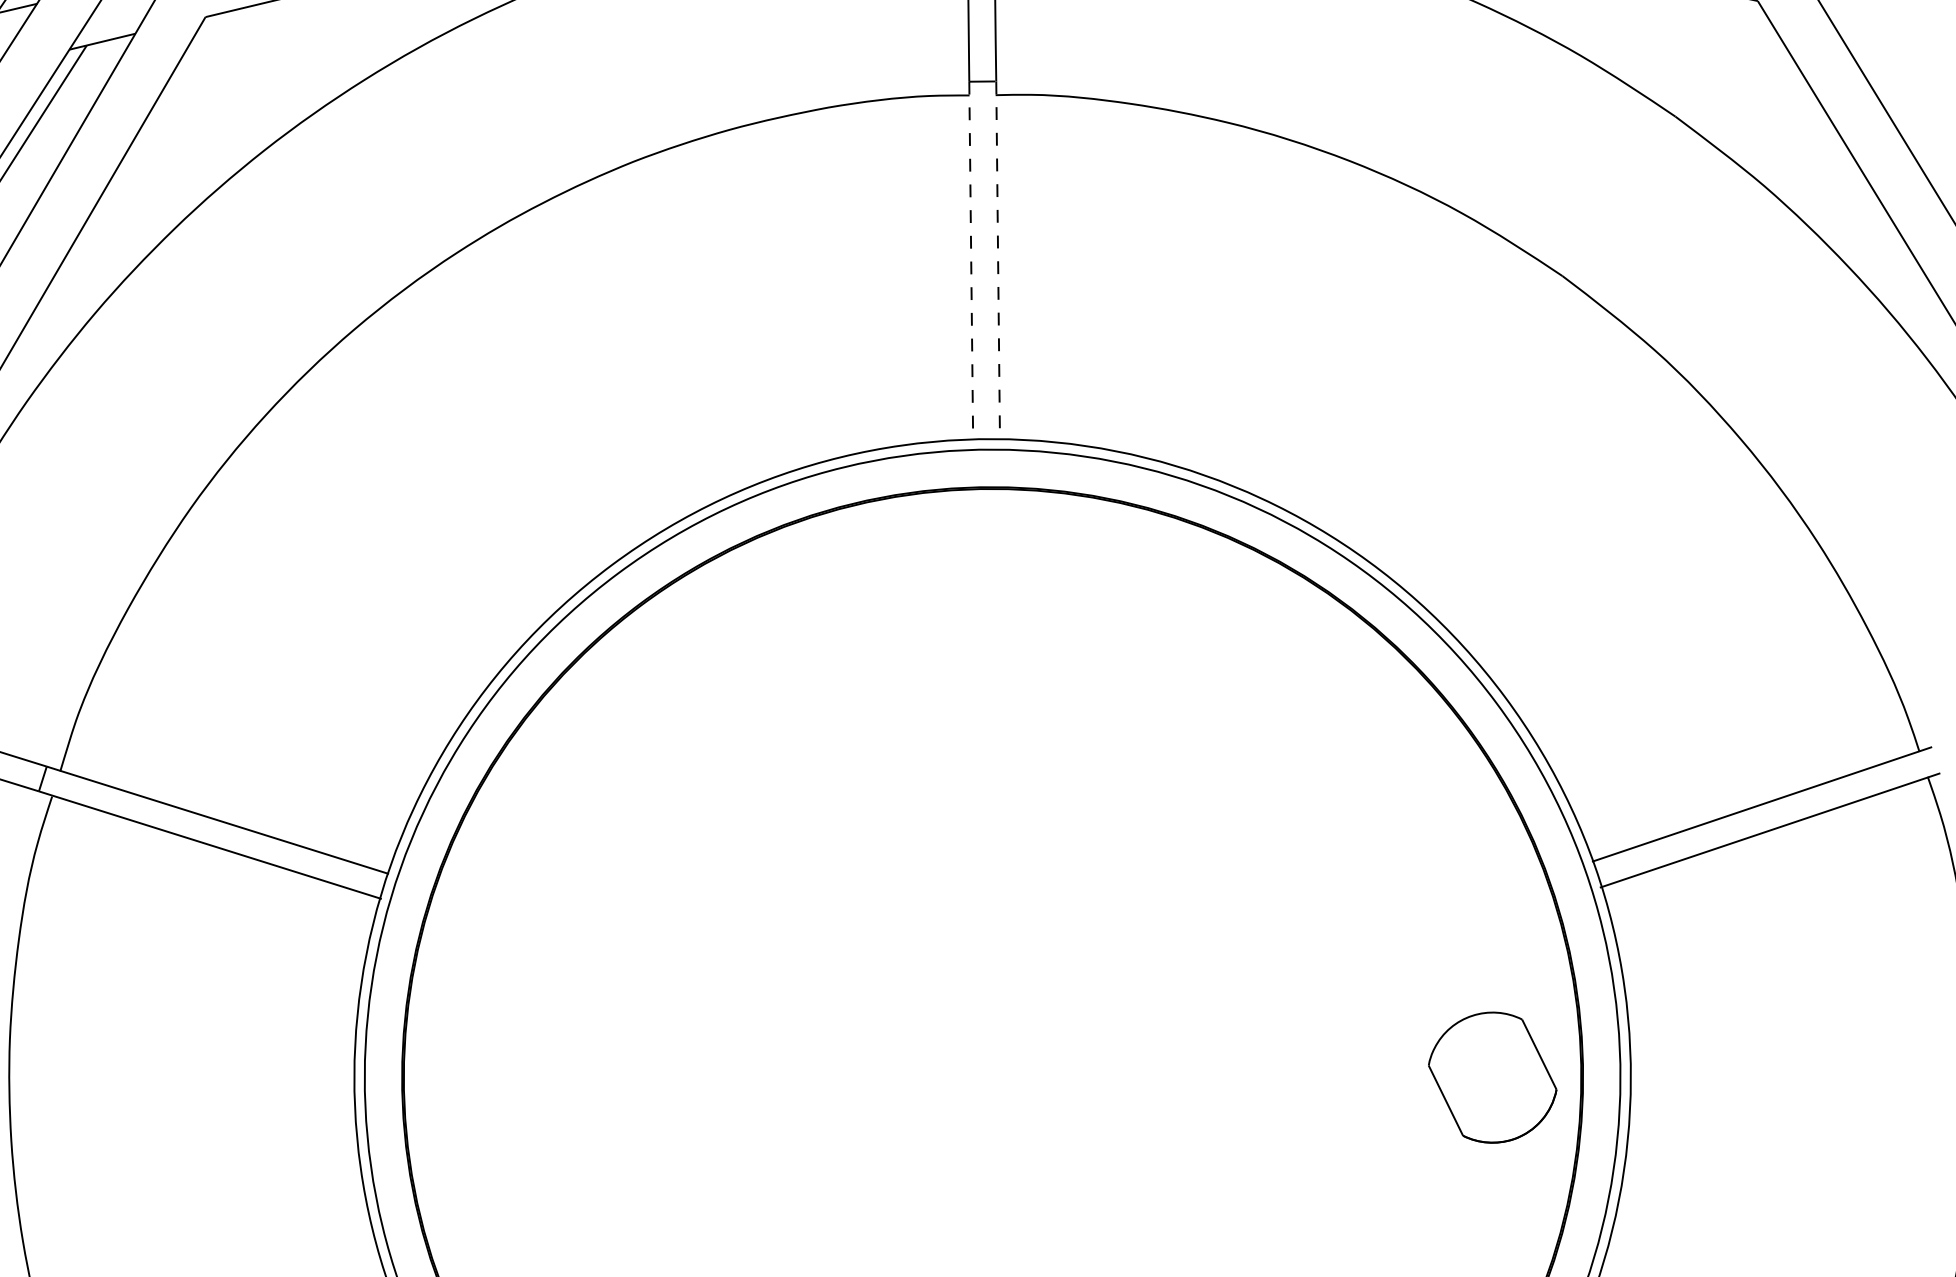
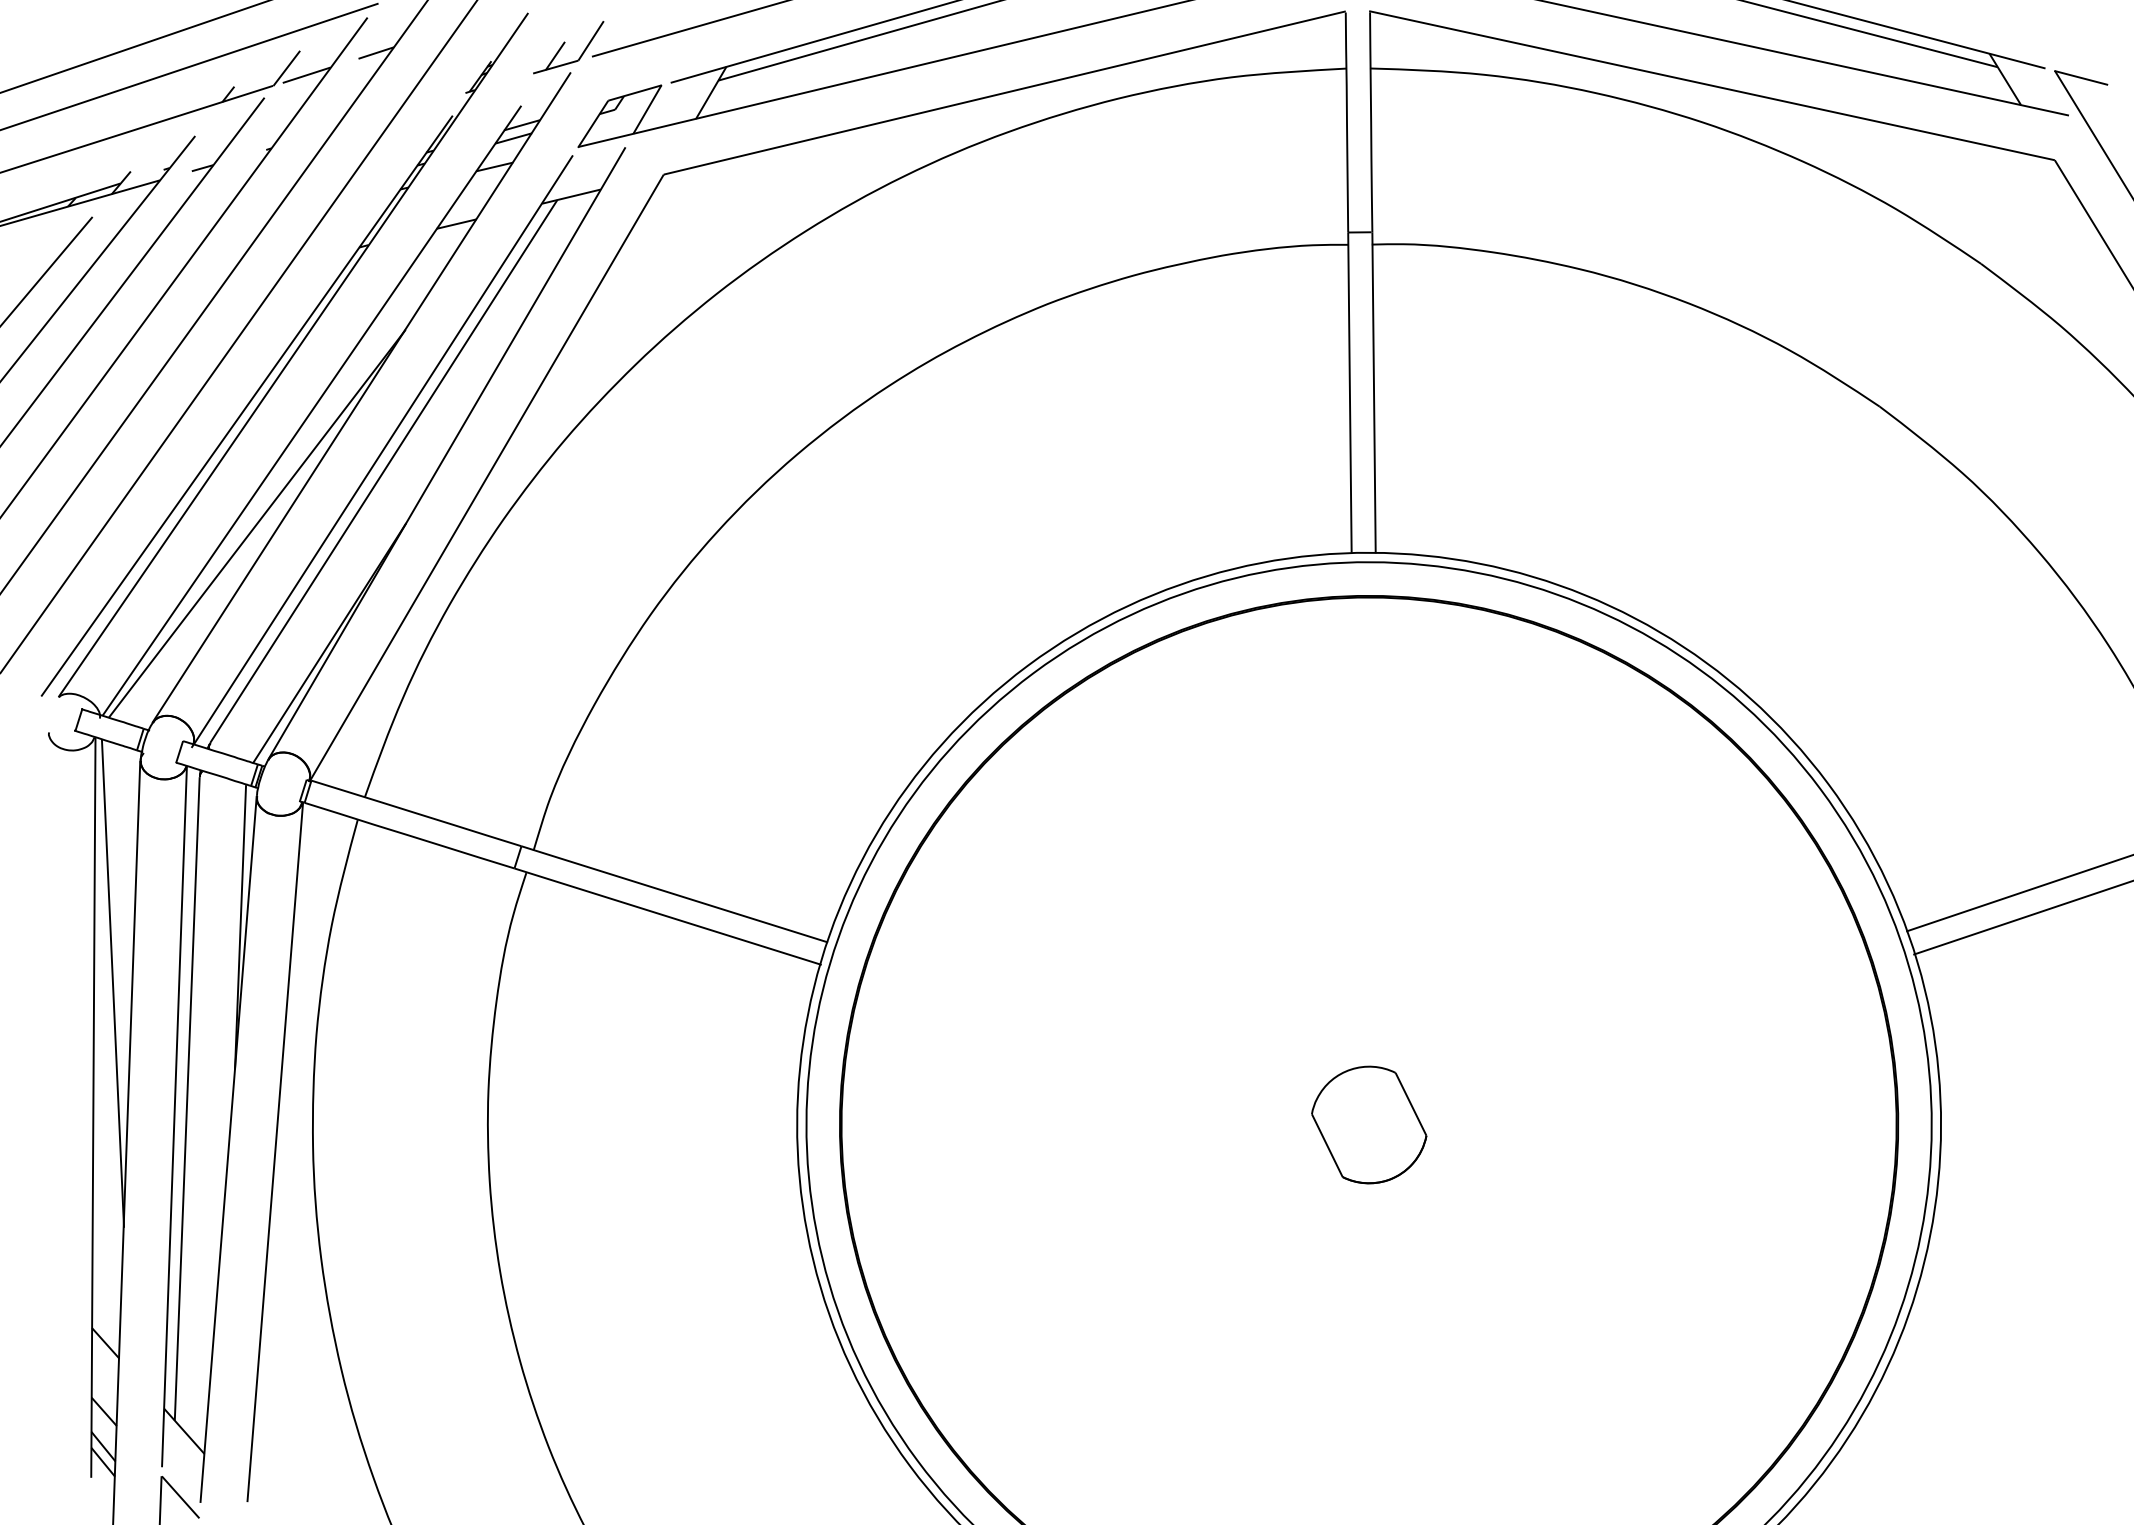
line: (998, 260) -> (1374, 392), dashed -> solid
line: (970, 261) -> (1349, 393), dashed -> solid
part: (1492, 1077) -> (1369, 1124), moved

